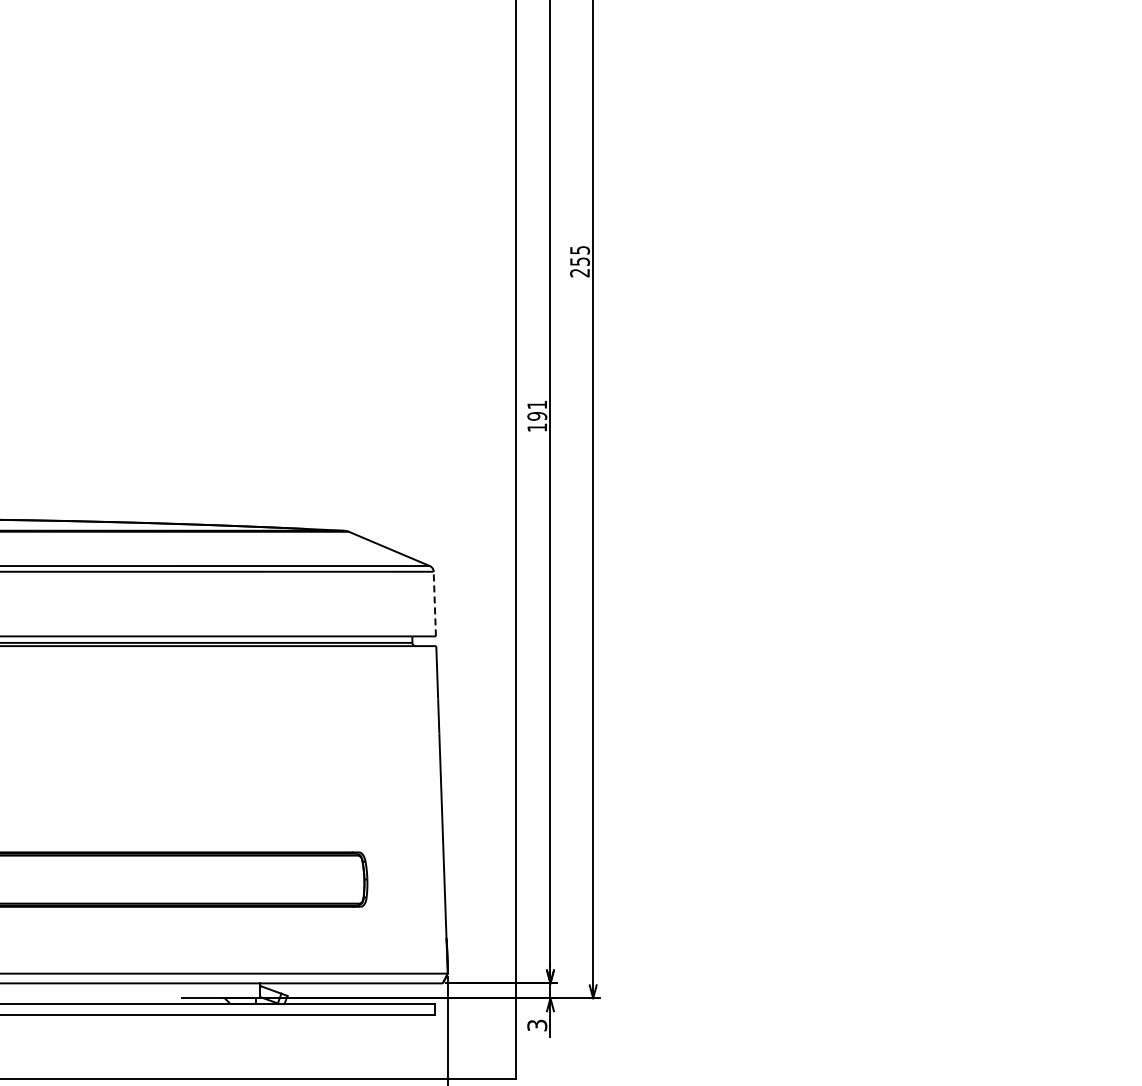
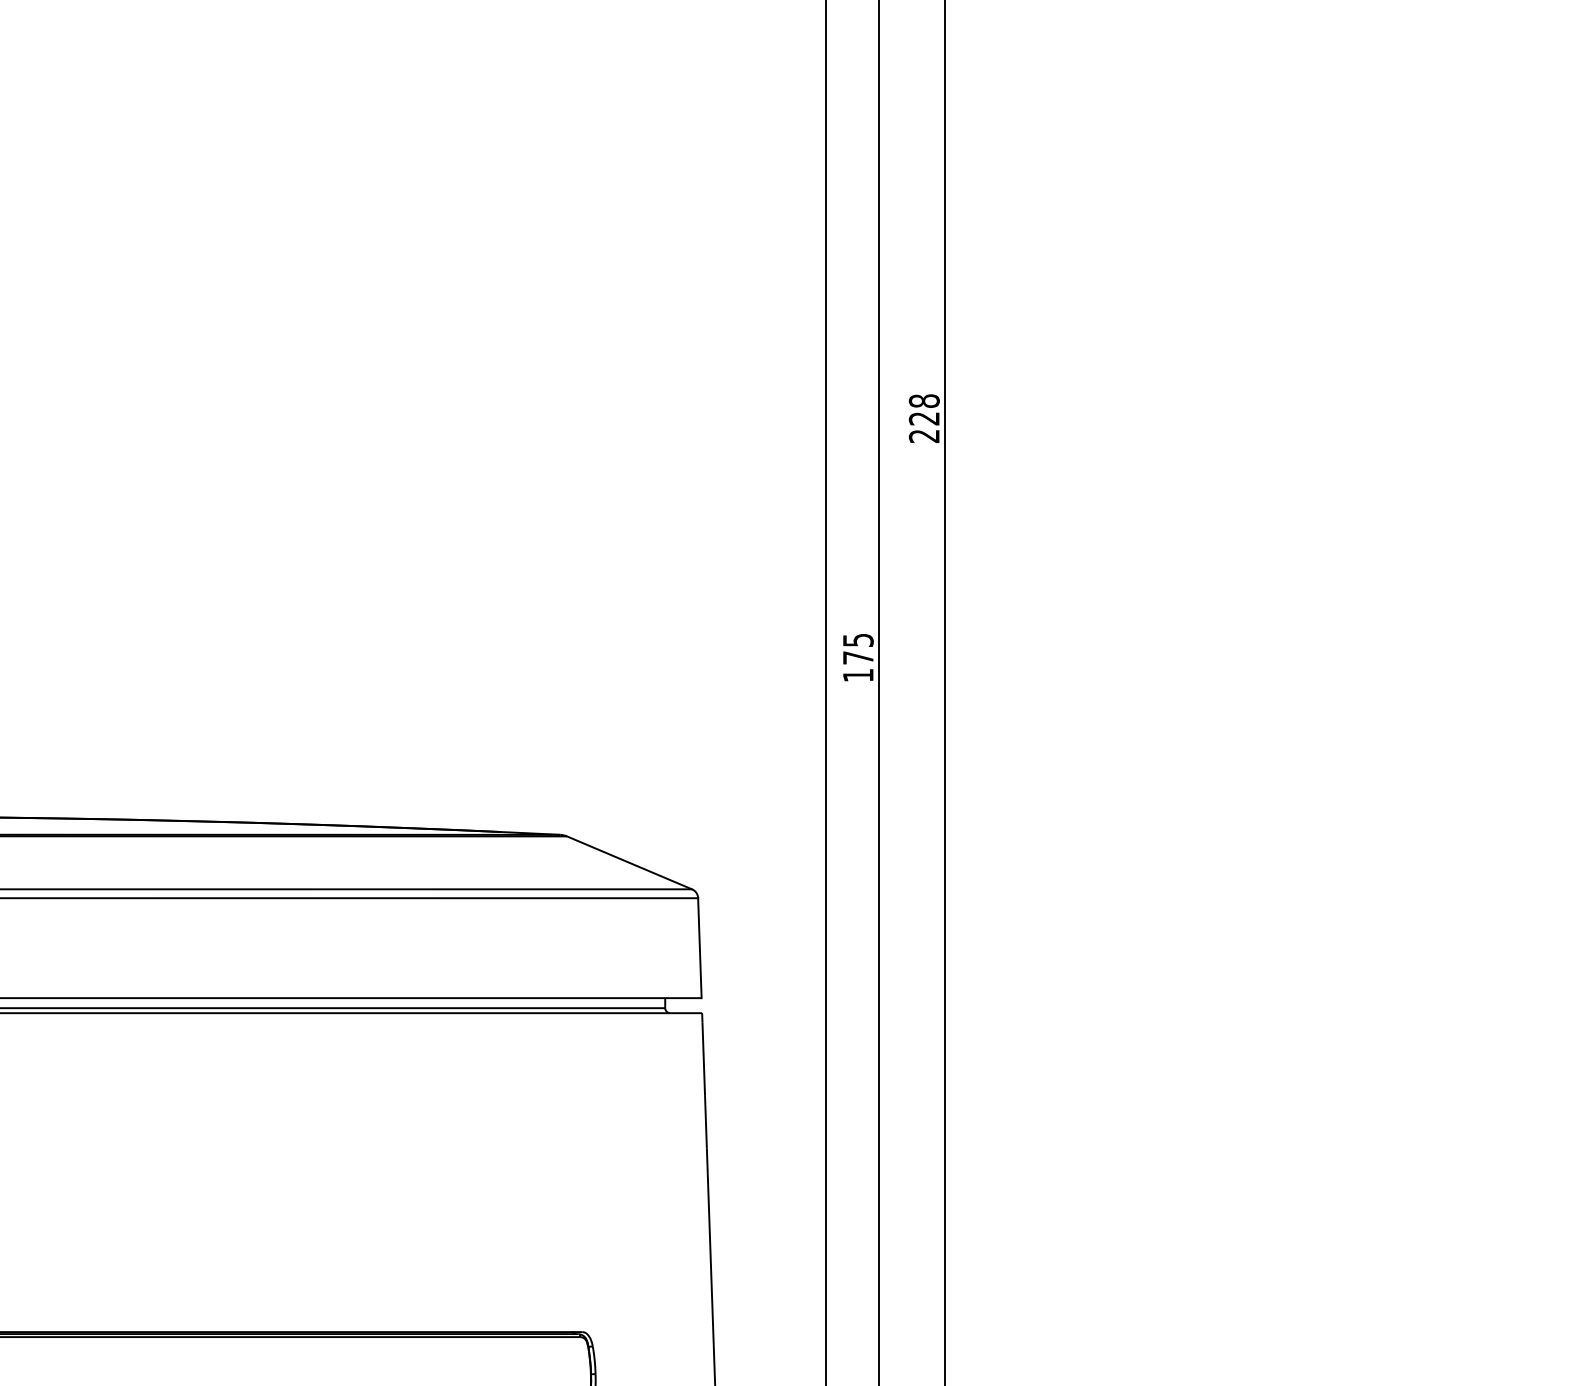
text: (580, 255) -> (925, 409), 255 -> 228
text: (537, 410) -> (858, 648), 191 -> 175
line: (434, 603) -> (699, 947), dashed -> solid

